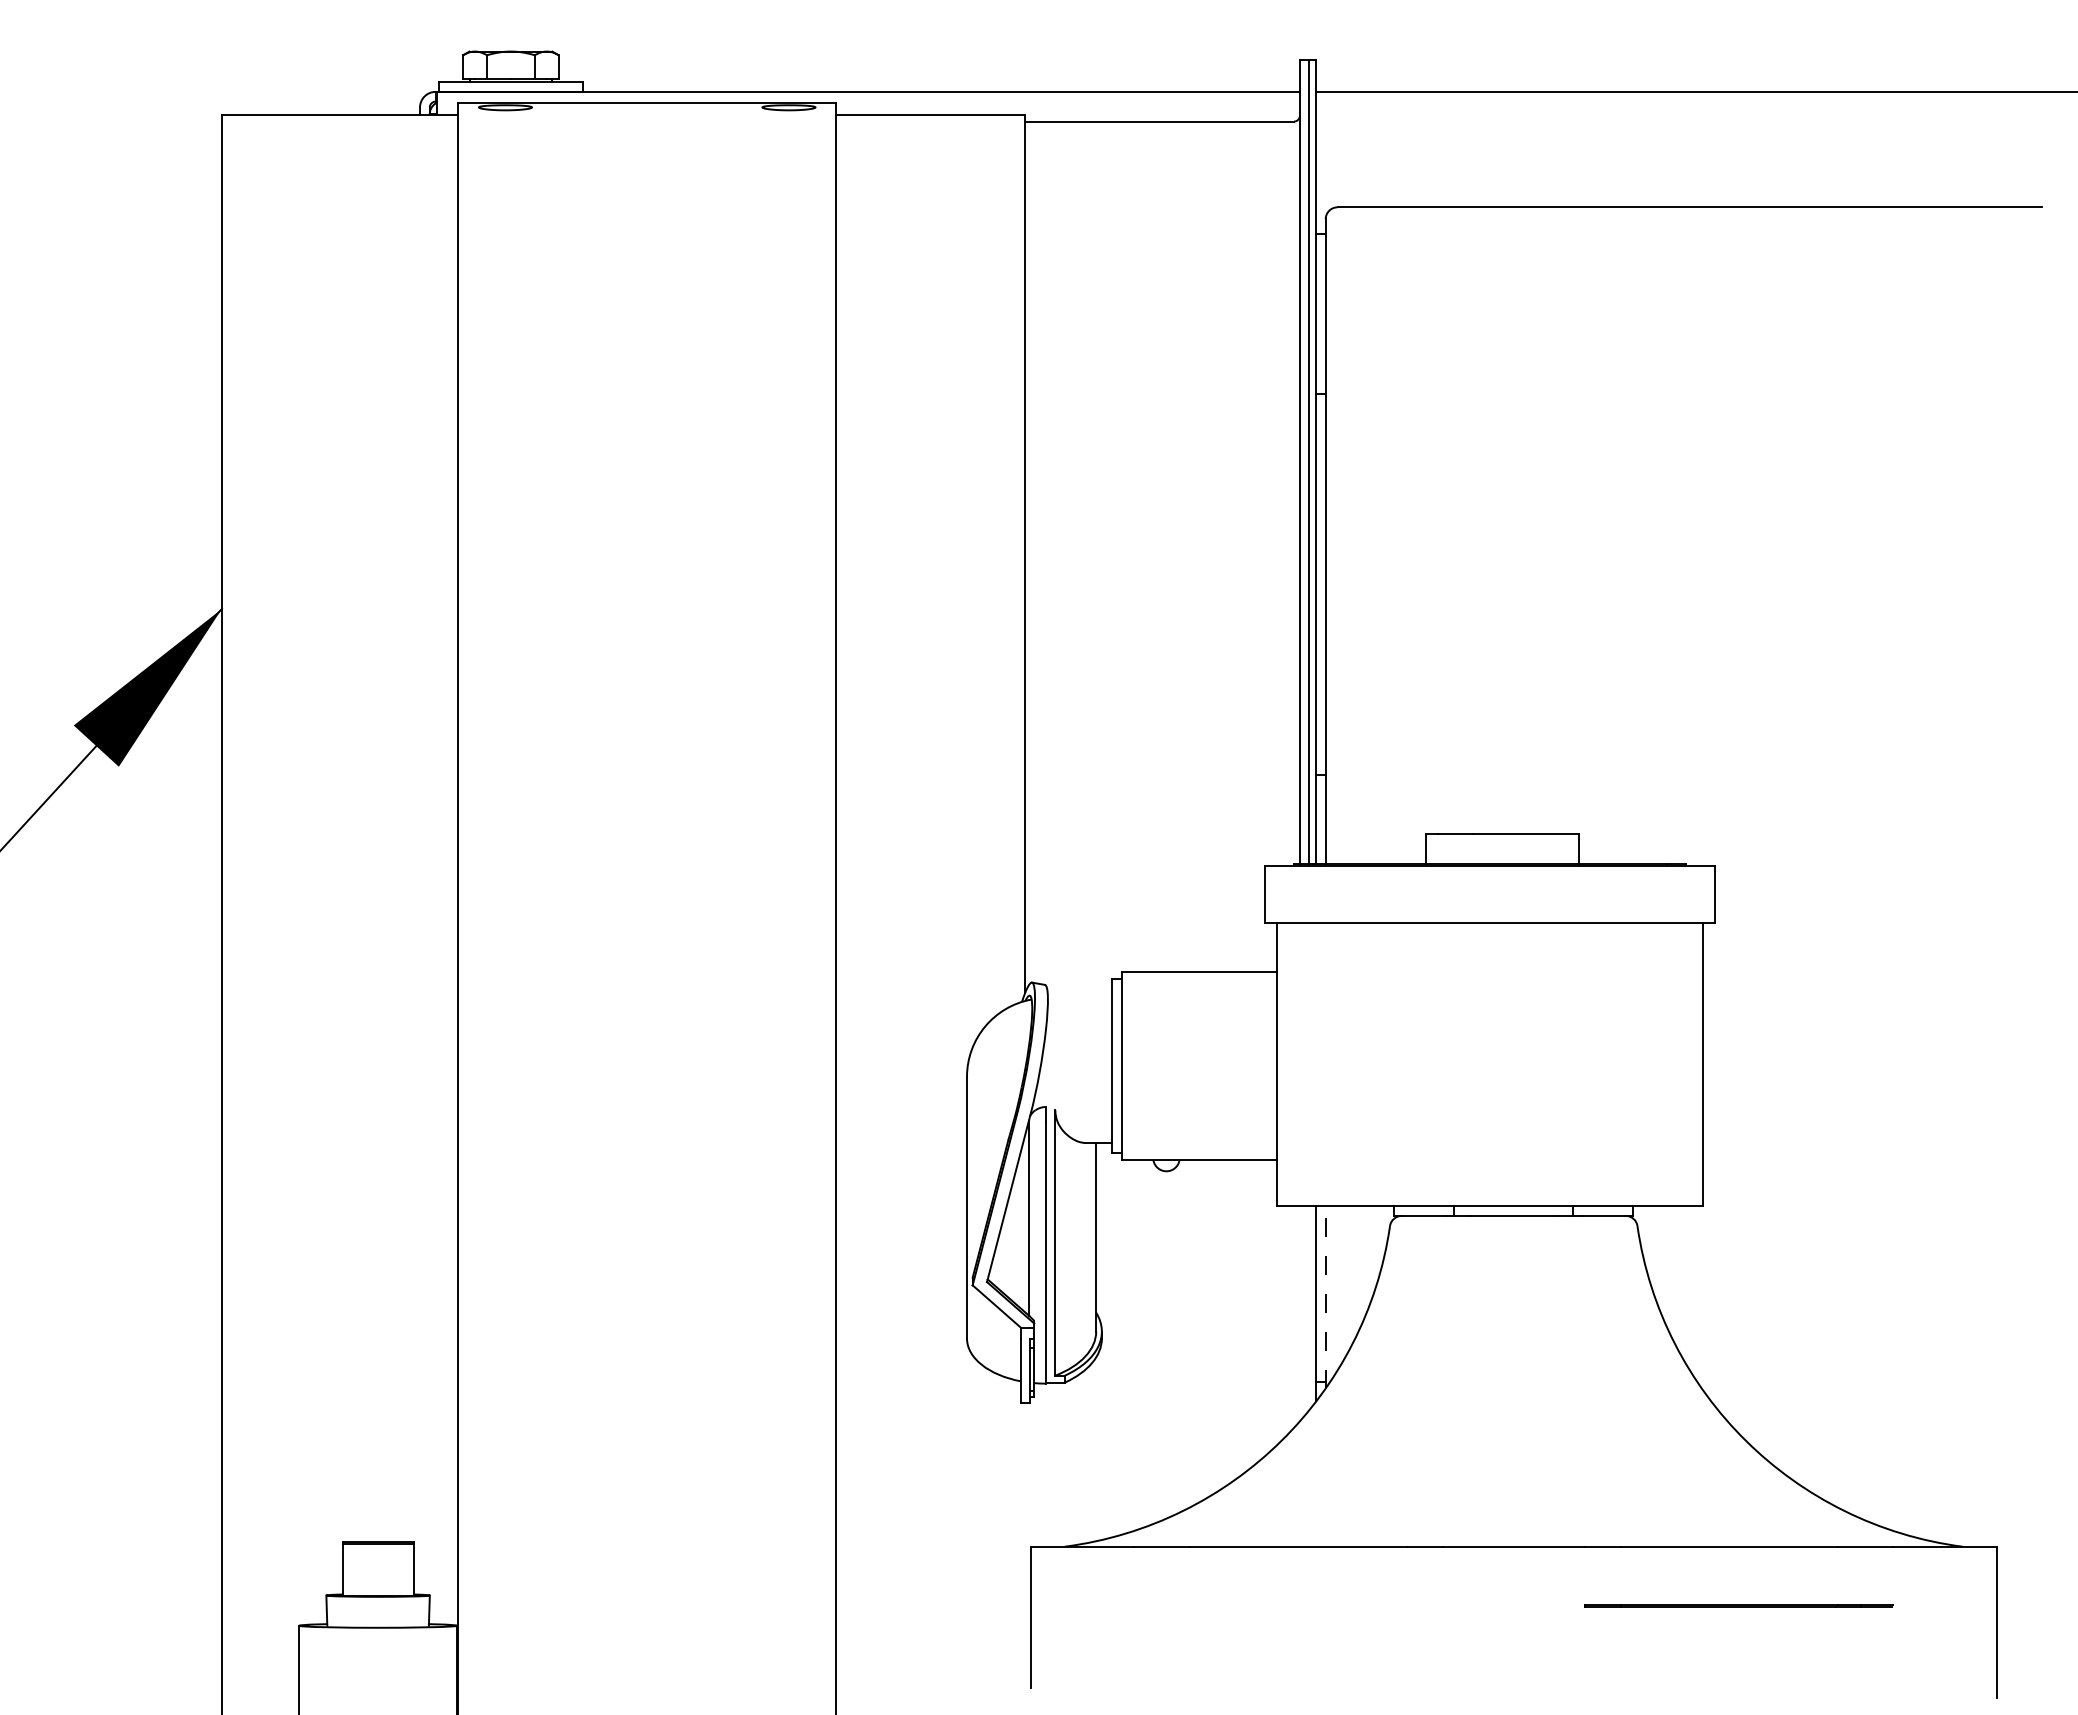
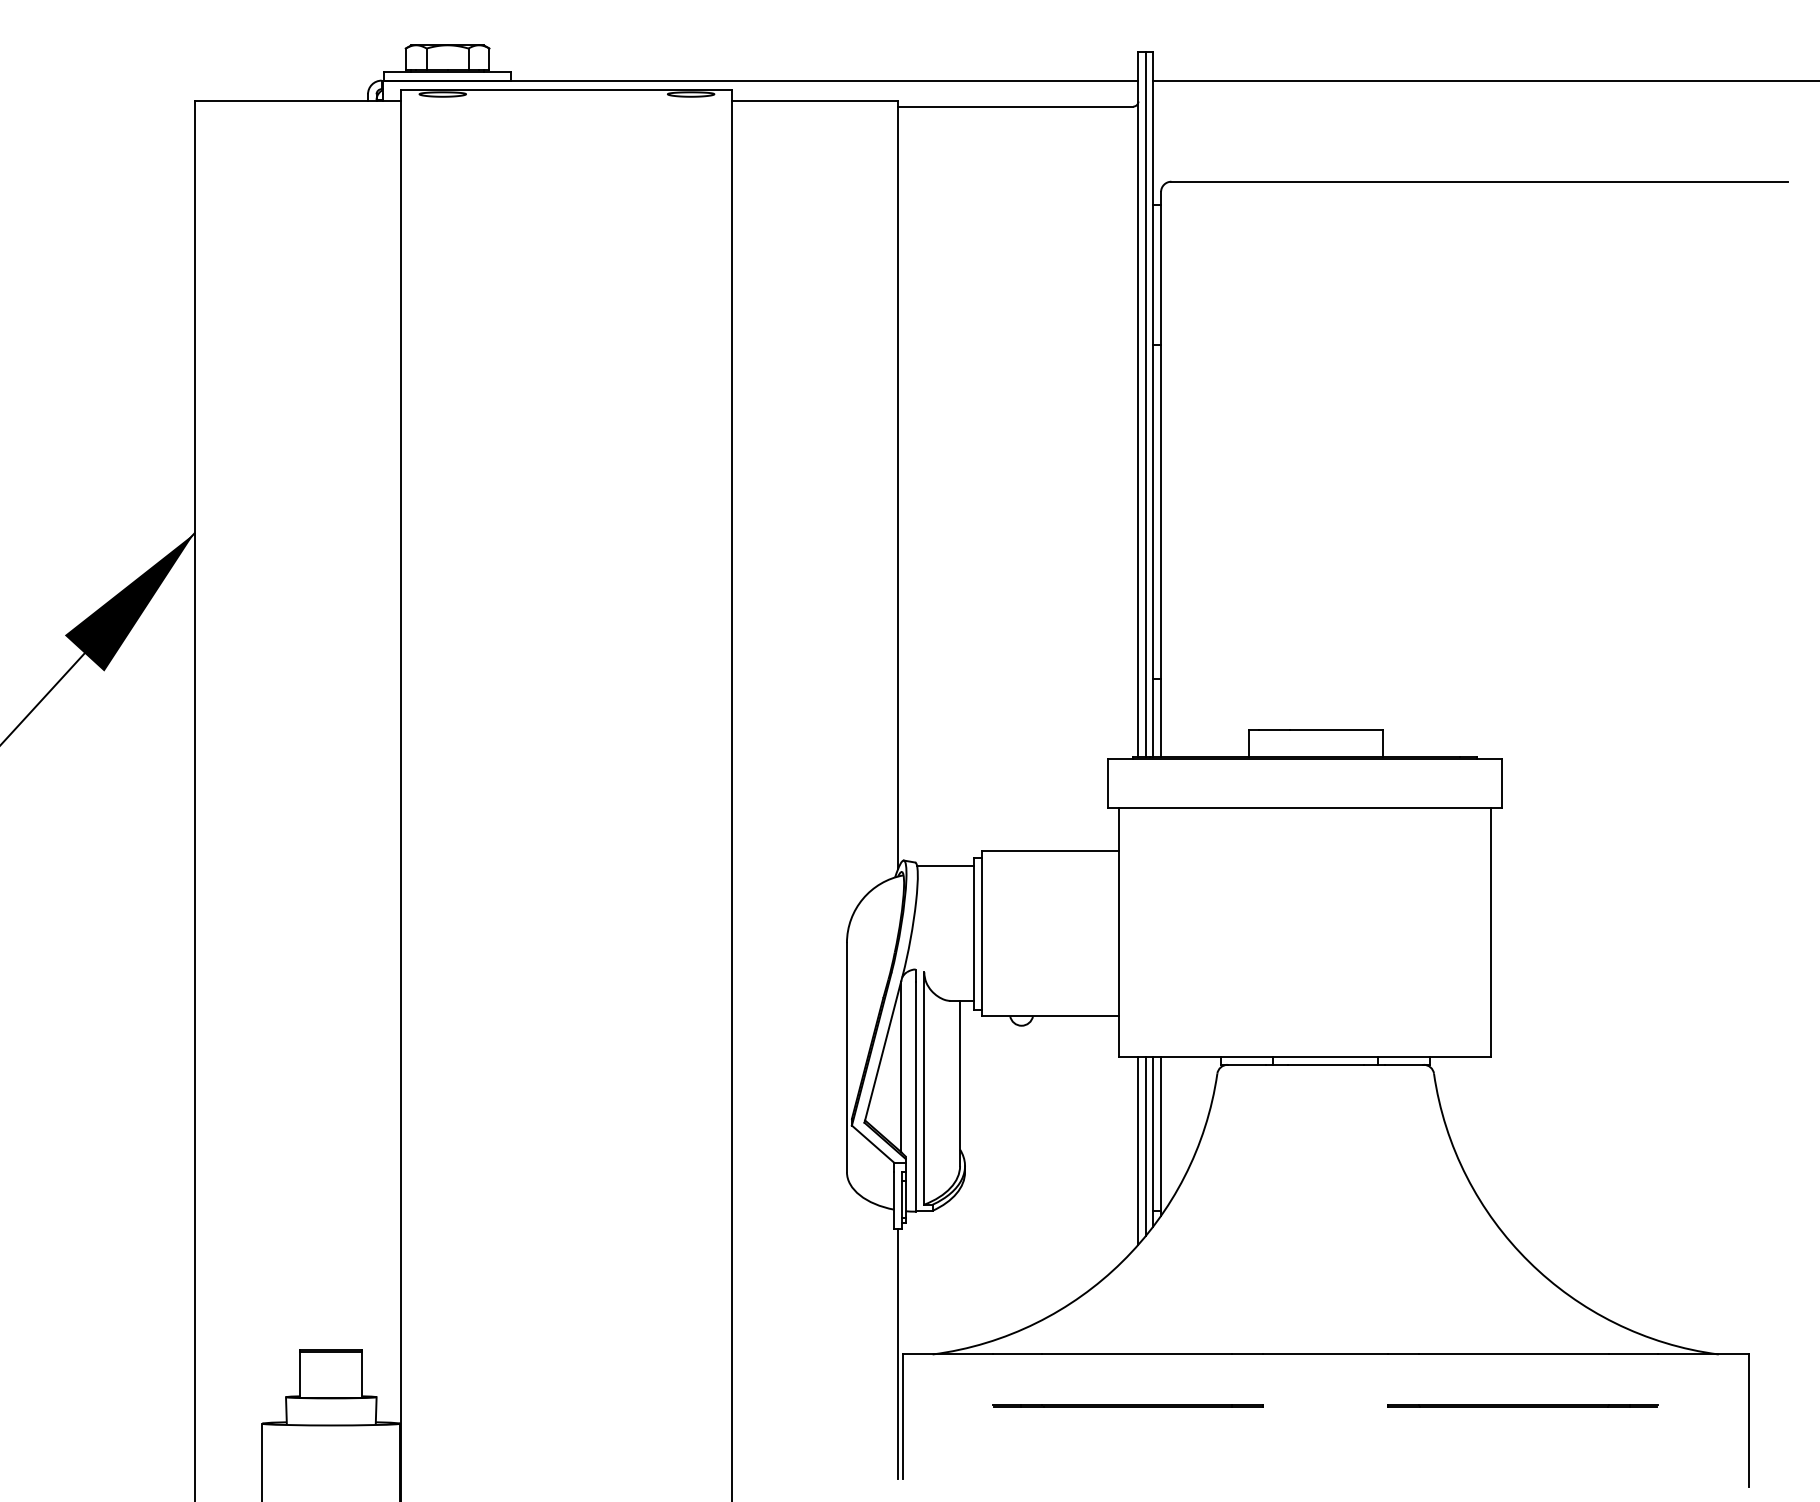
line: (1079, 989) -> (945, 866), added
line: (1325, 1297) -> (1160, 1136), dashed -> solid
line: (1308, 1308) -> (1145, 1145), added
line: (1299, 1313) -> (1138, 1150), added
line: (1025, 1545) -> (898, 1353), added
line: (1288, 1605) -> (1128, 1405), added

